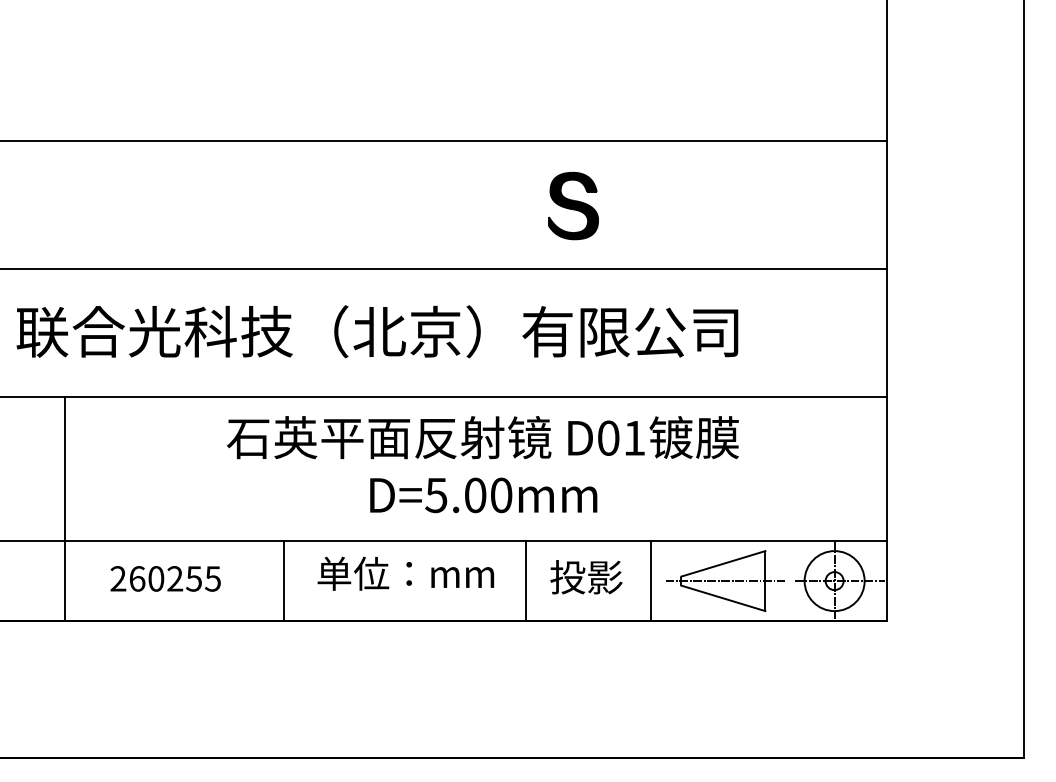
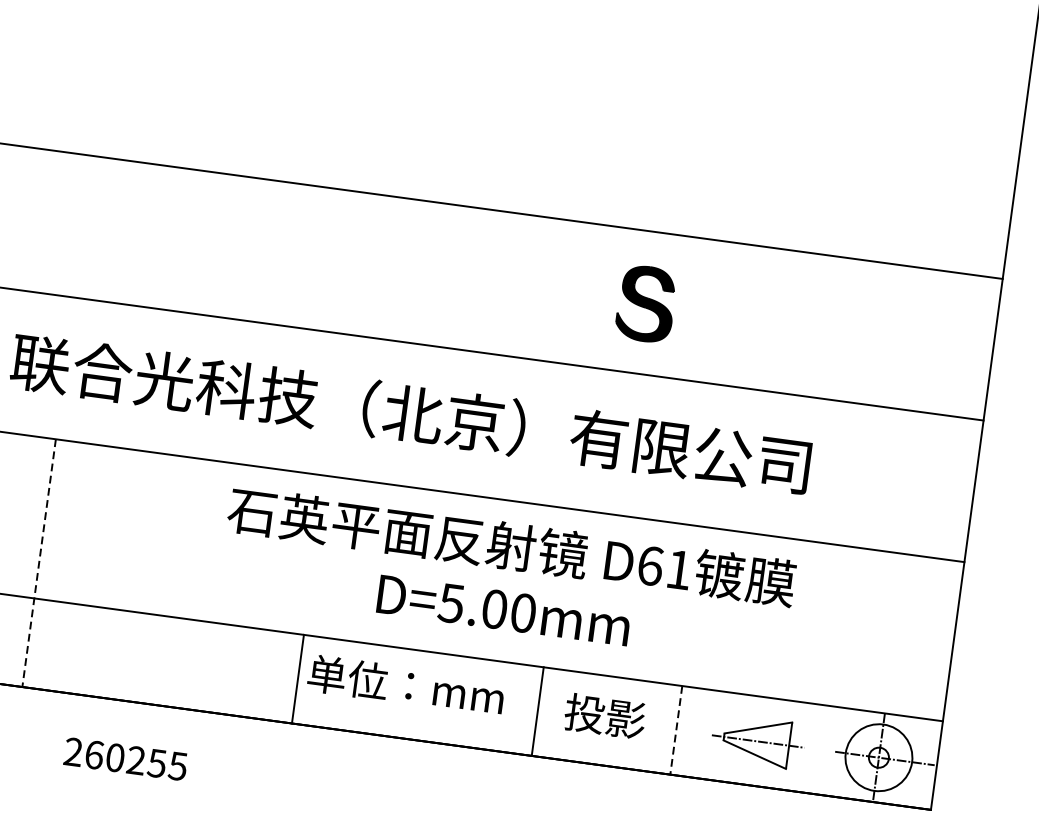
text: (608, 437) -> (650, 565), D01 -> D61
line: (65, 509) -> (39, 563), solid -> dashed
text: (165, 578) -> (125, 758), moved
line: (284, 581) -> (298, 679), moved
line: (651, 581) -> (676, 730), solid -> dashed
part: (725, 581) -> (758, 741), size x0.7

